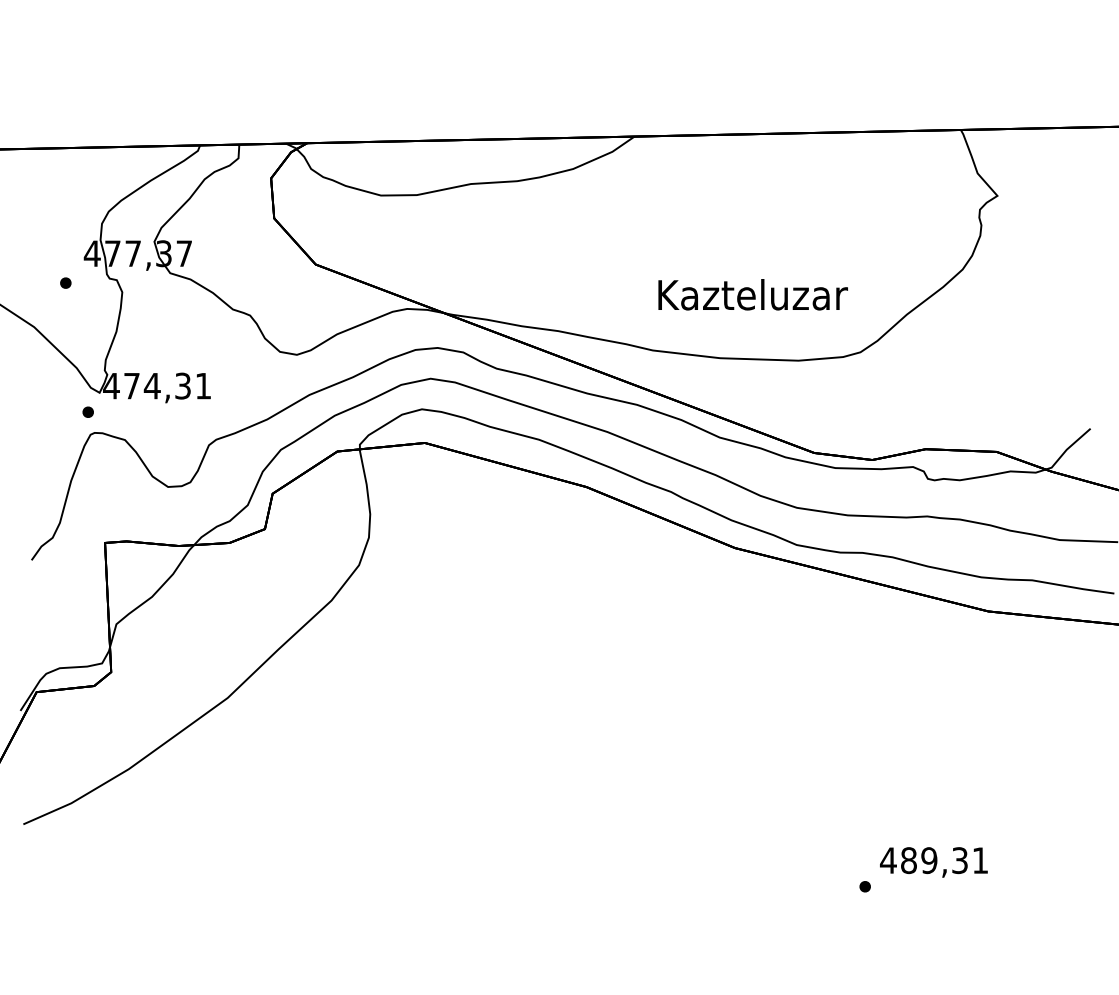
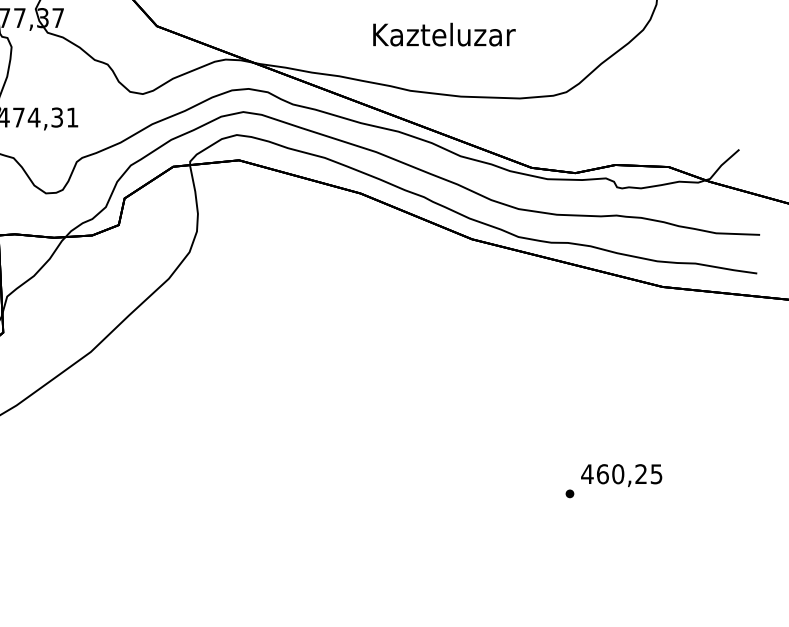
text: (752, 294) -> (443, 34), moved
text: (944, 860) -> (629, 474), 489,31 -> 460,25

